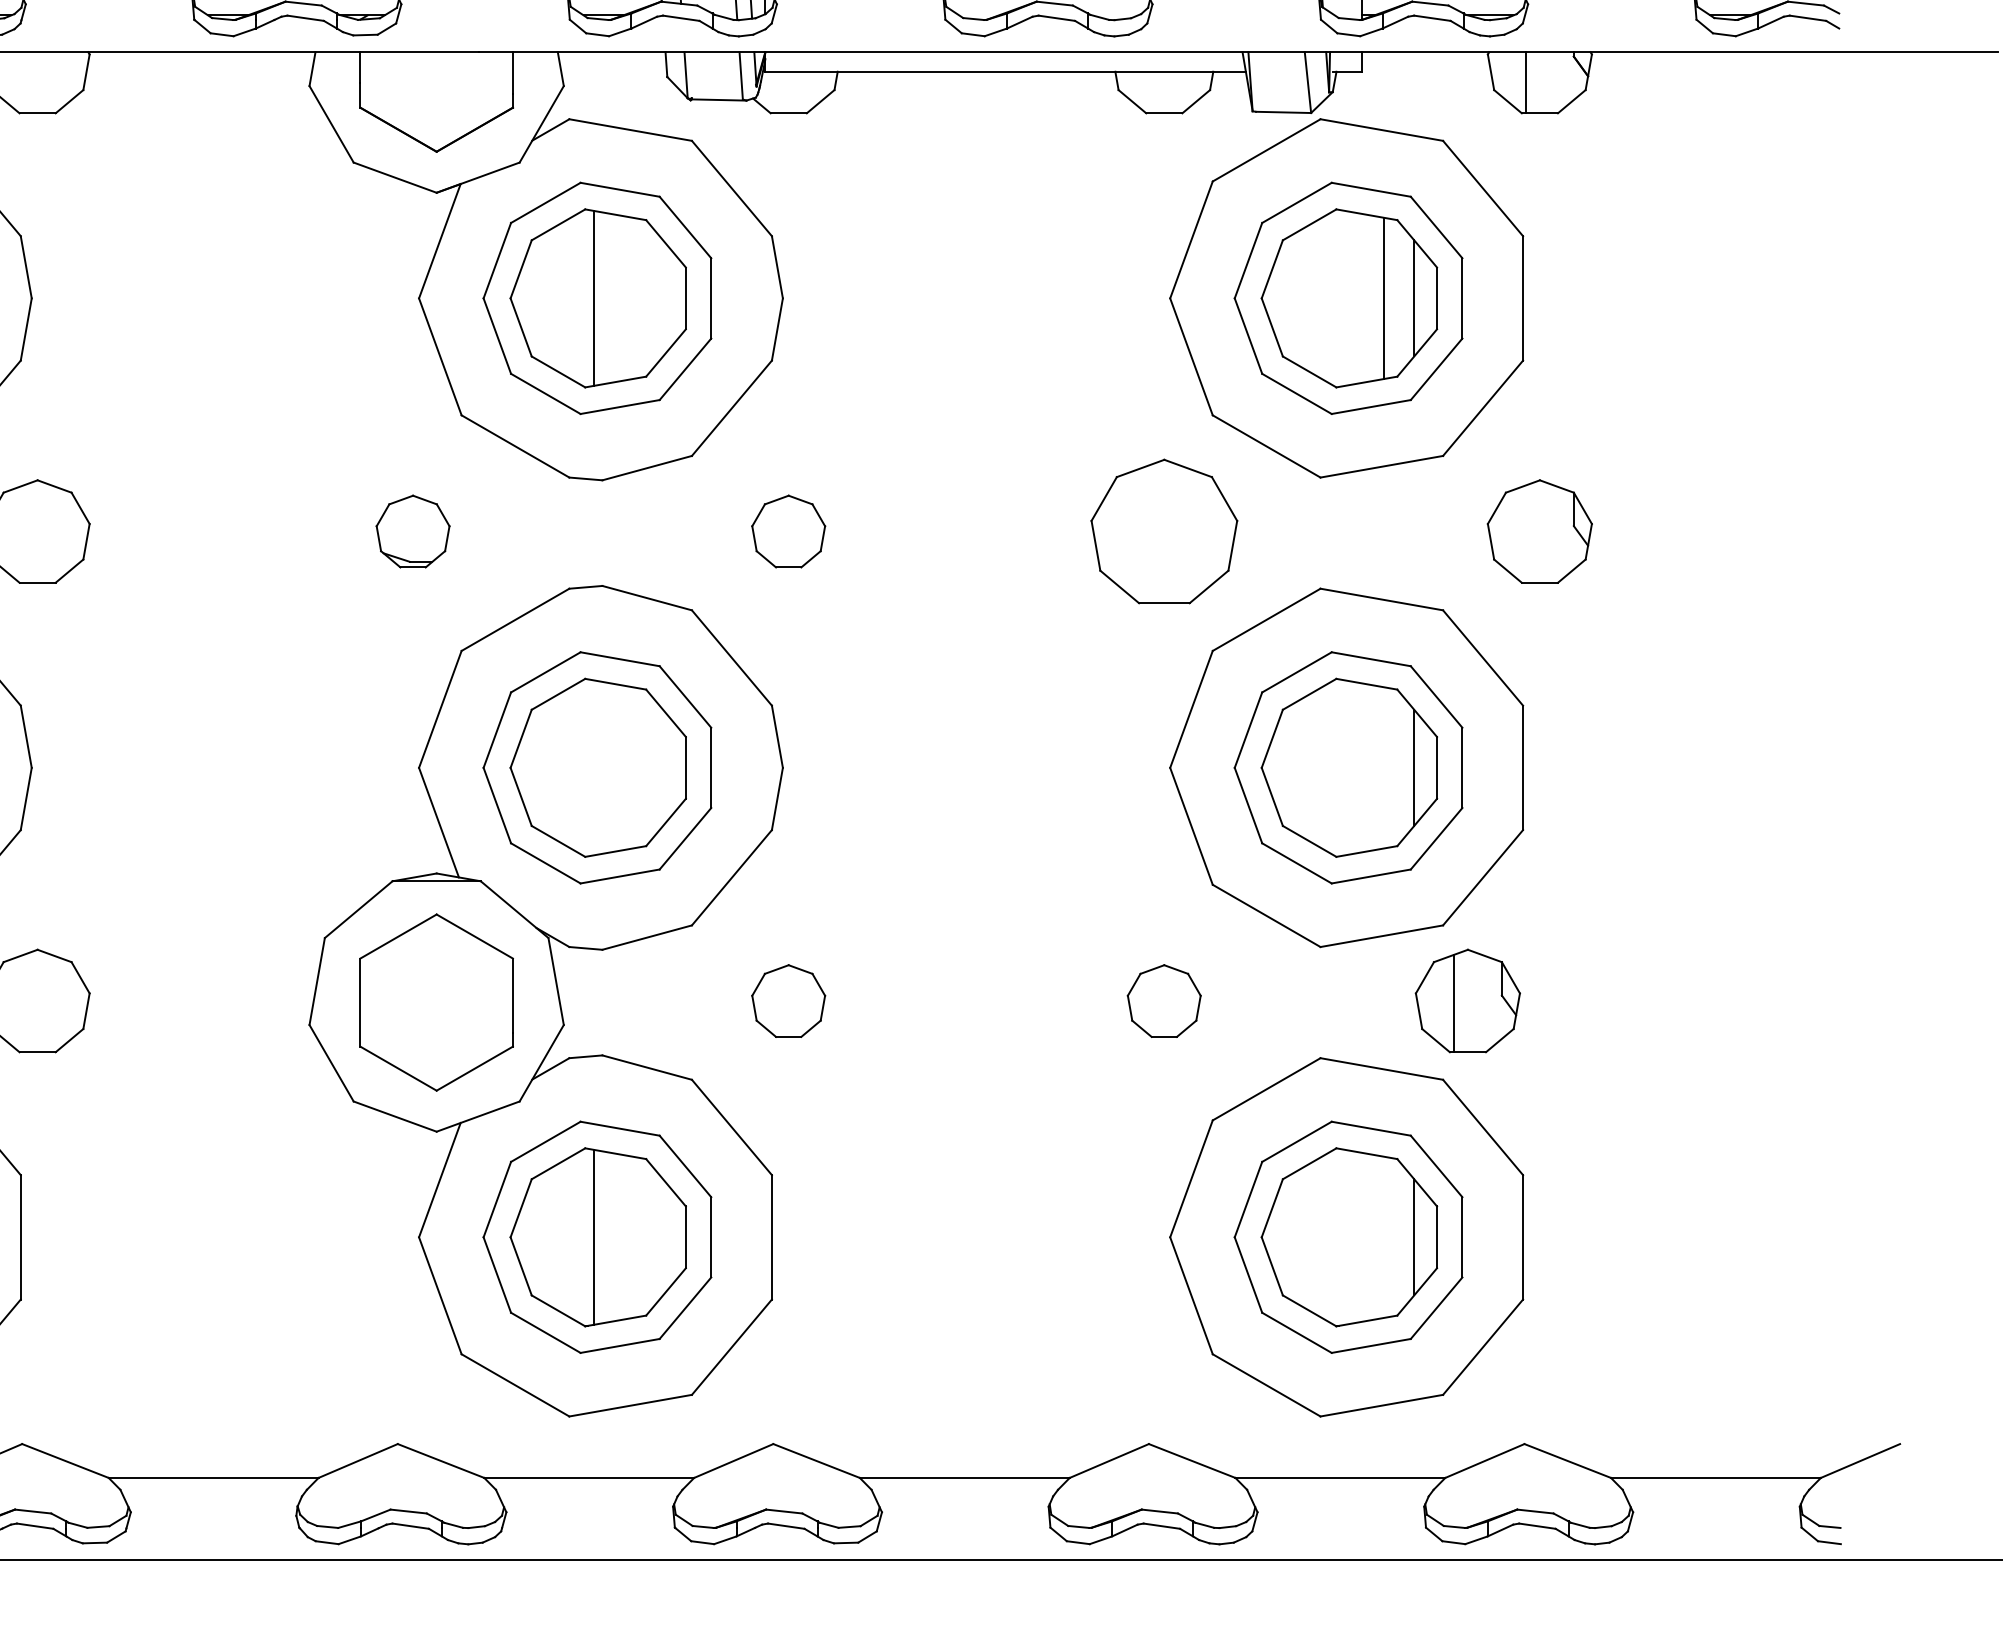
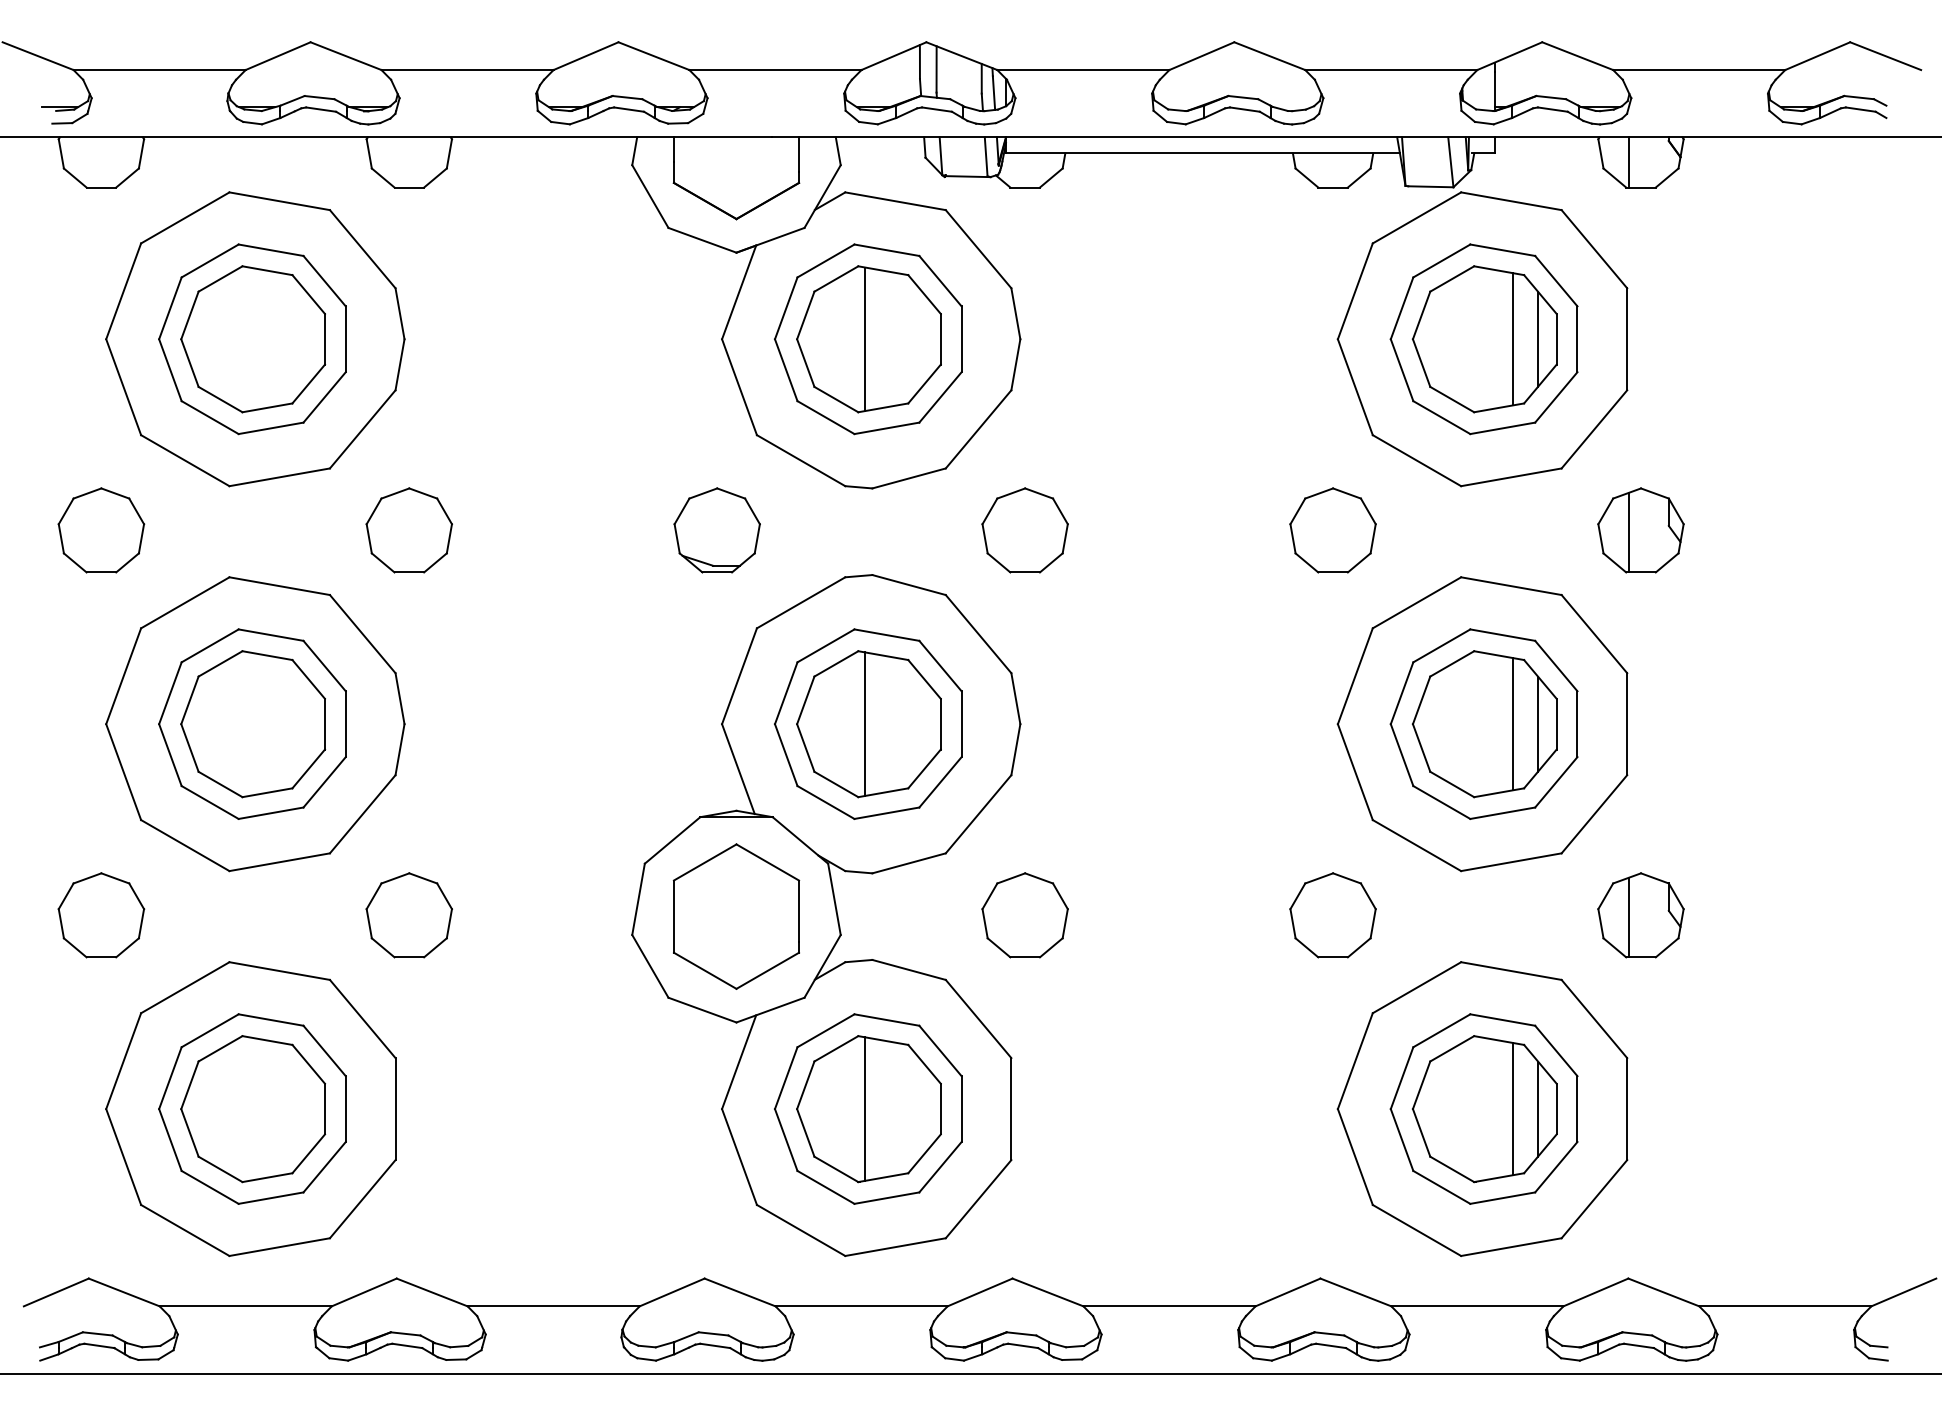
part: (412, 531) -> (716, 530), size x1.43
part: (787, 531) -> (1024, 530), size x1.43
part: (1163, 531) -> (1332, 530), size x0.71
line: (1525, 534) -> (1629, 532), added
line: (594, 767) -> (865, 723), added
line: (1383, 768) -> (1512, 724), added
part: (787, 1001) -> (1024, 915), size x1.43
part: (1163, 1001) -> (1332, 915), size x1.43
part: (1467, 1001) -> (1640, 915), moved
line: (1383, 1236) -> (1512, 1108), added

